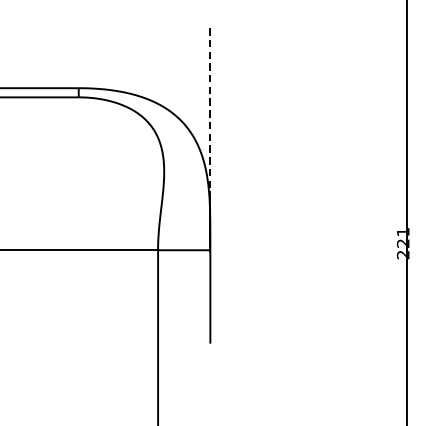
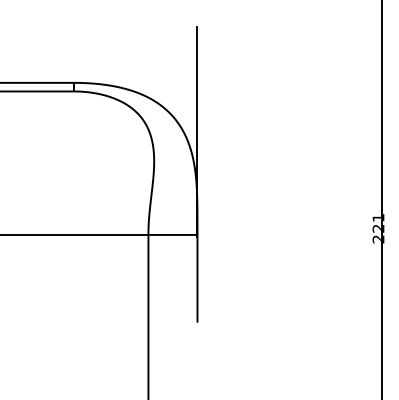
line: (210, 110) -> (197, 103), dashed -> solid

